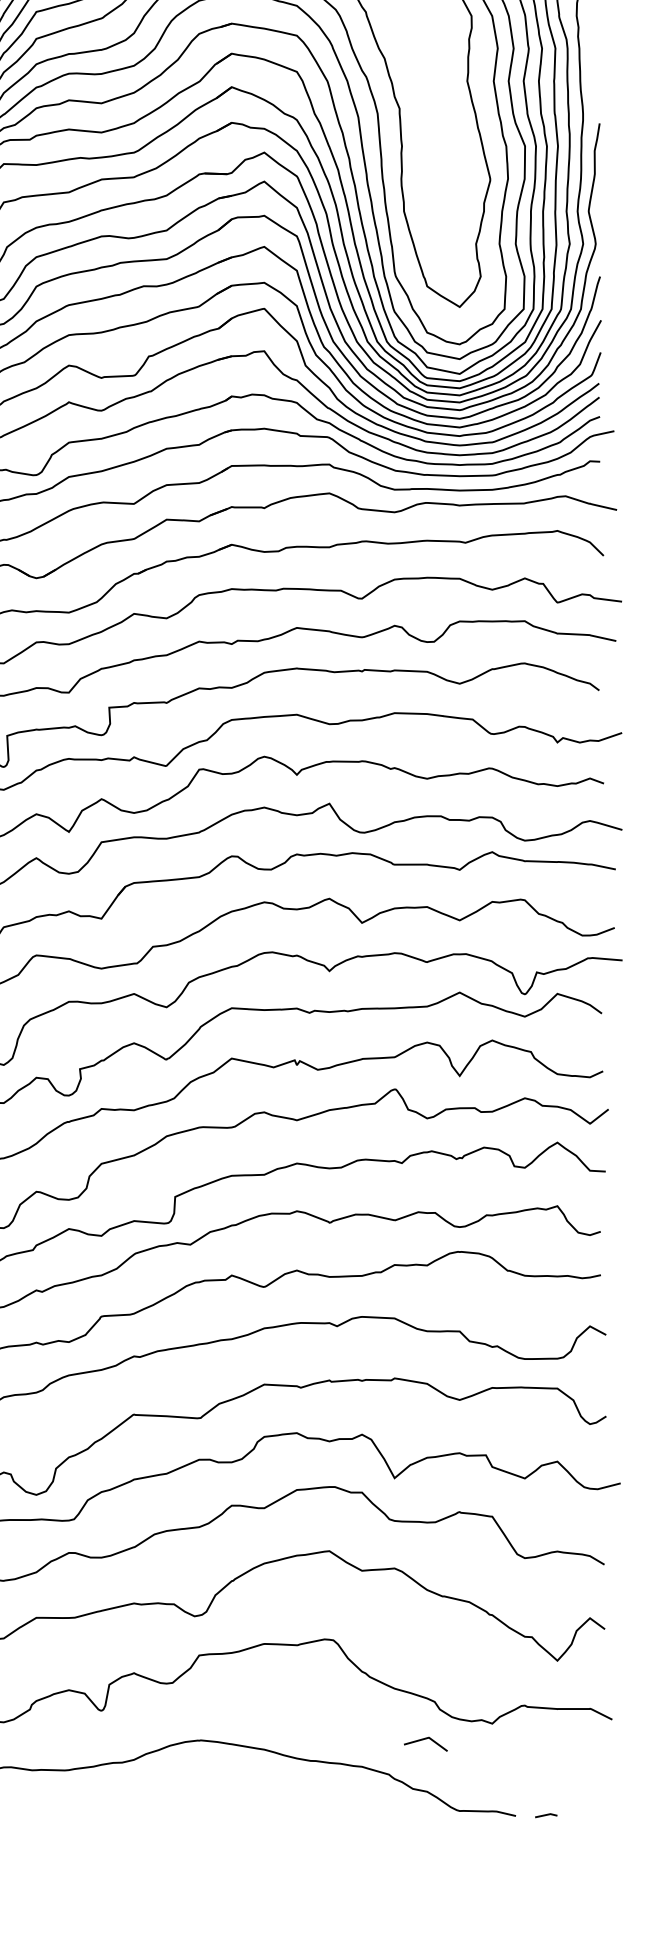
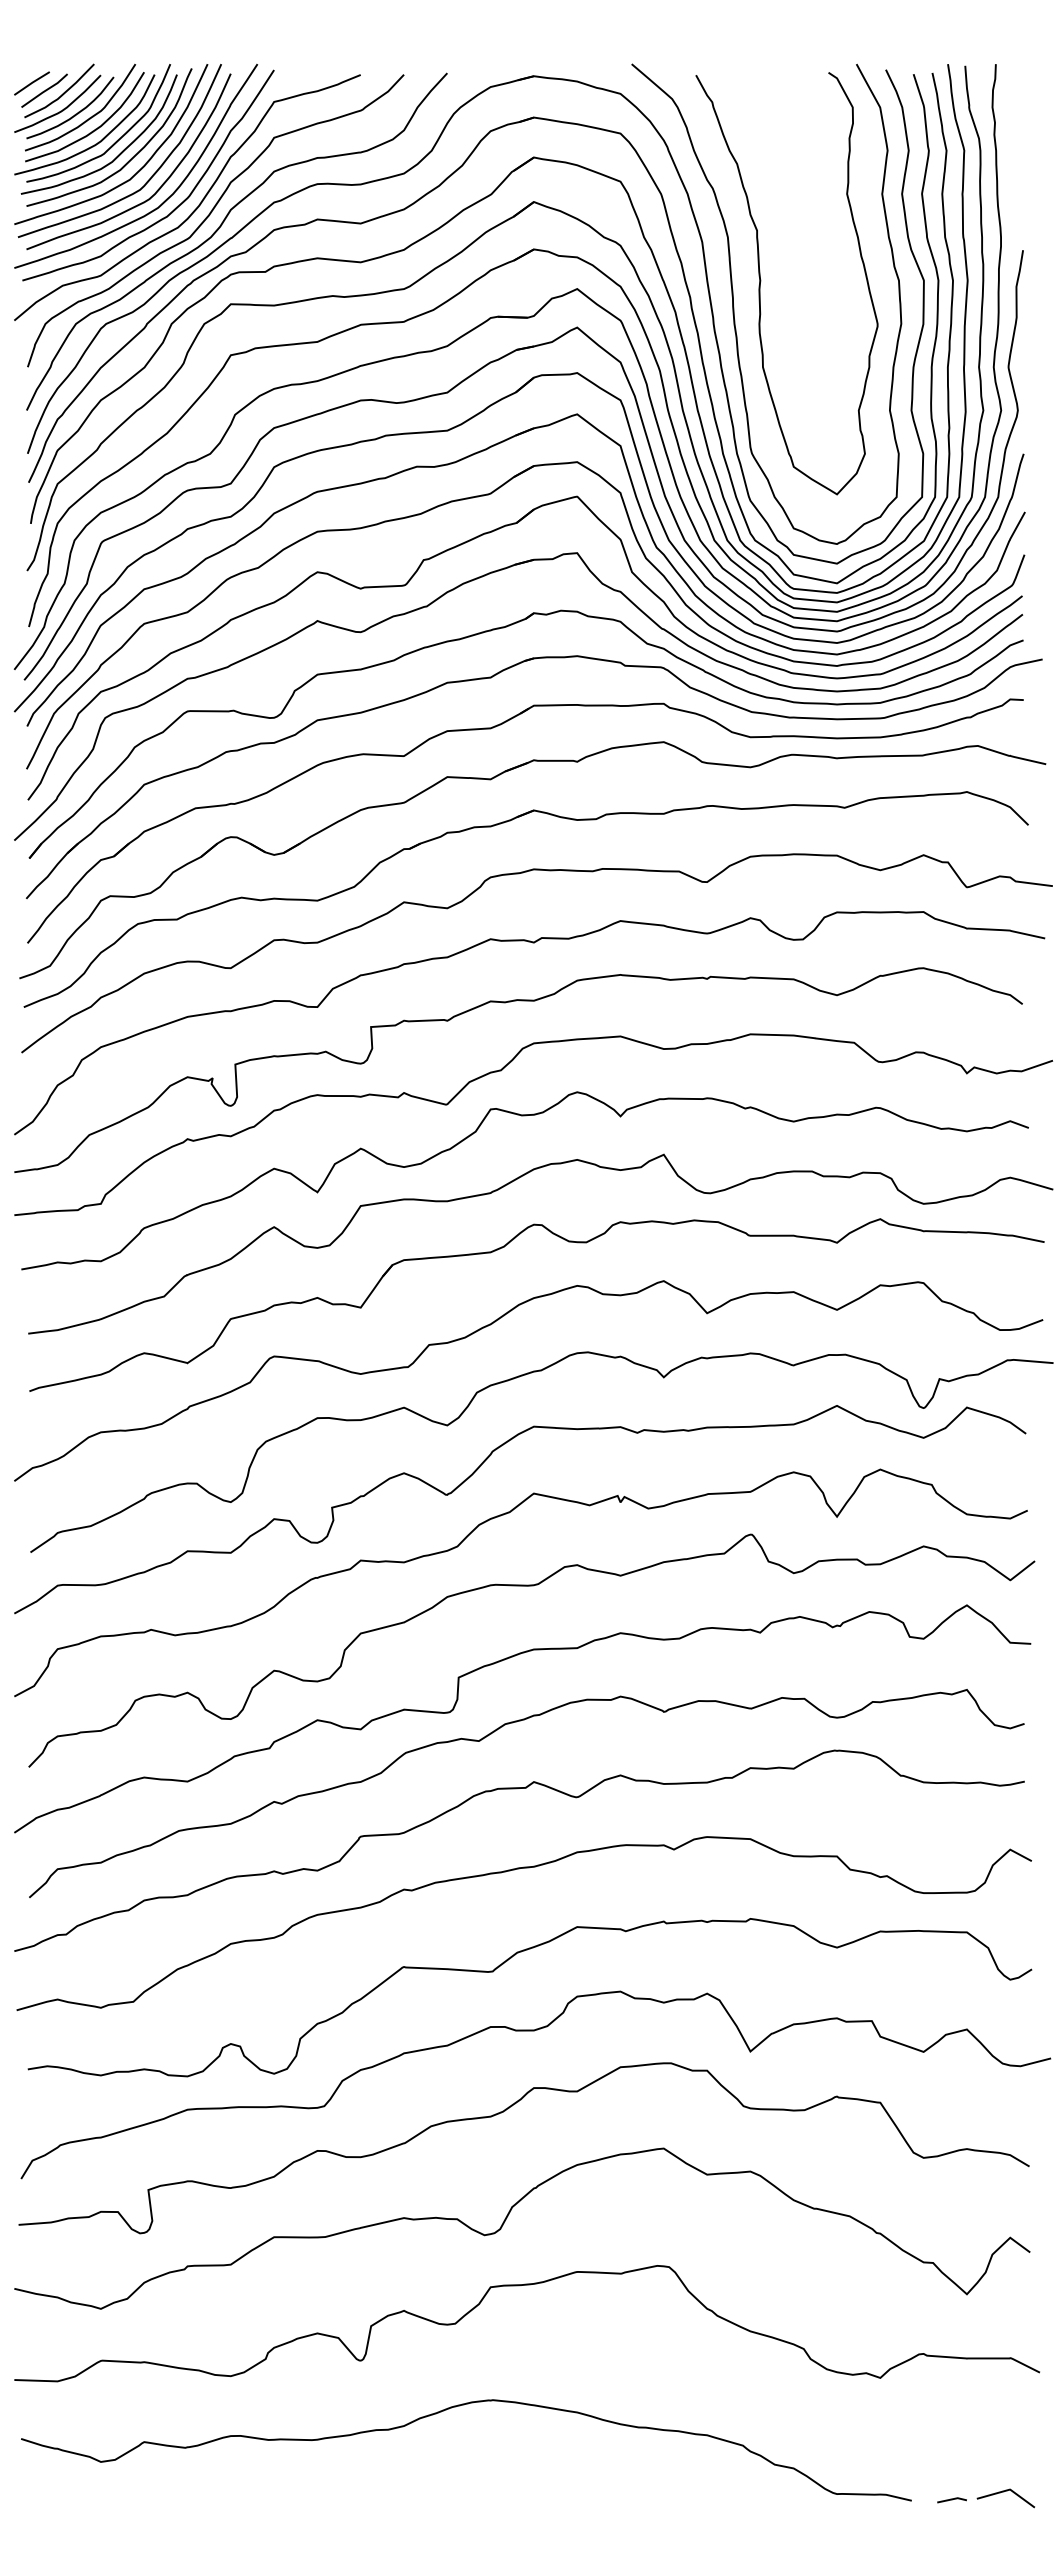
line: (424, 1739) -> (1004, 2492), moved

